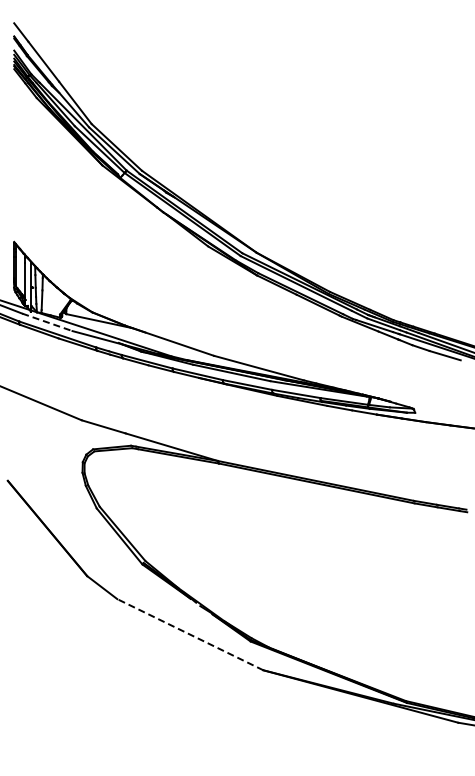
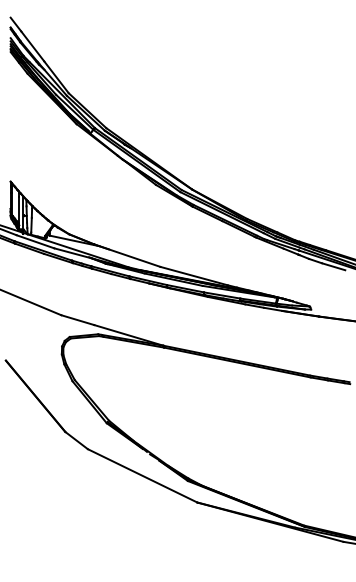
line: (47, 322) -> (35, 241), dashed -> solid
line: (189, 634) -> (142, 475), dashed -> solid

